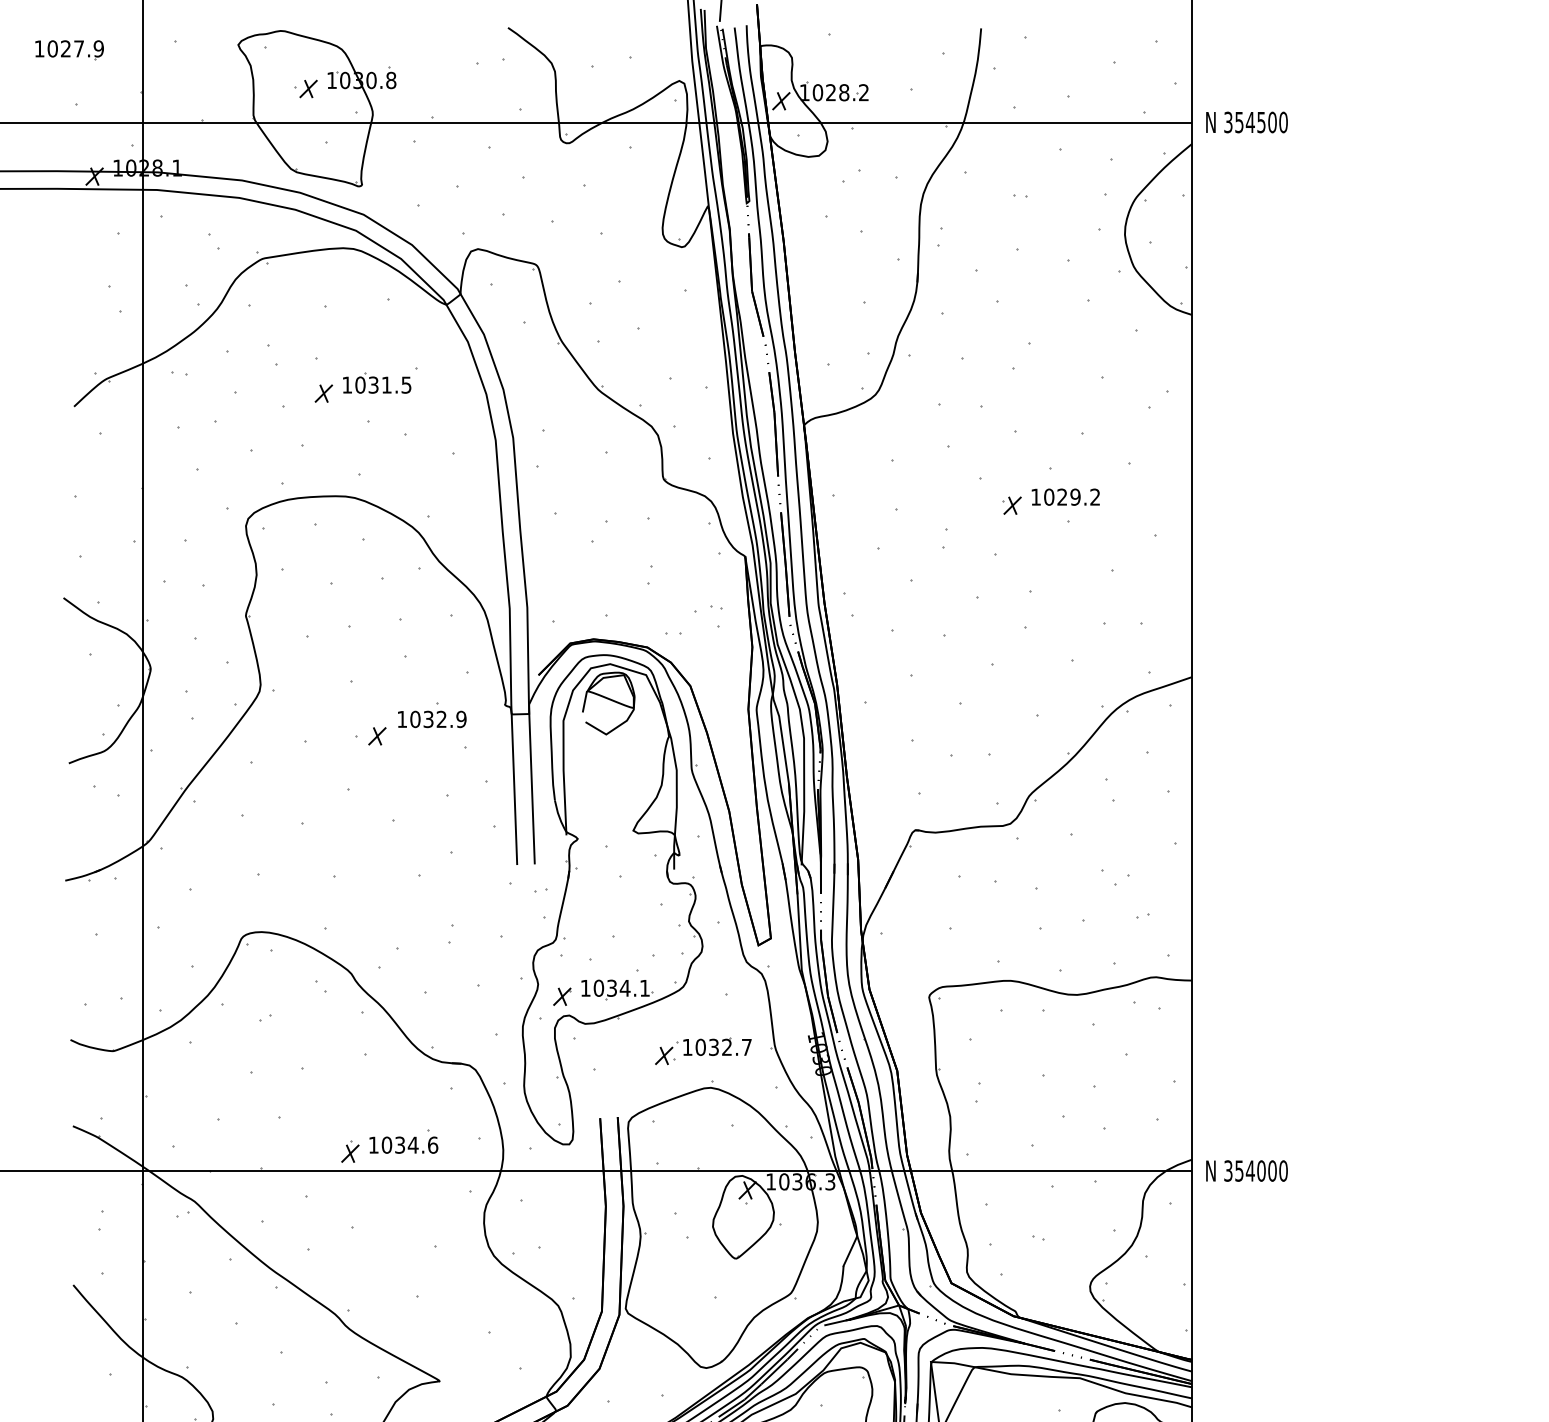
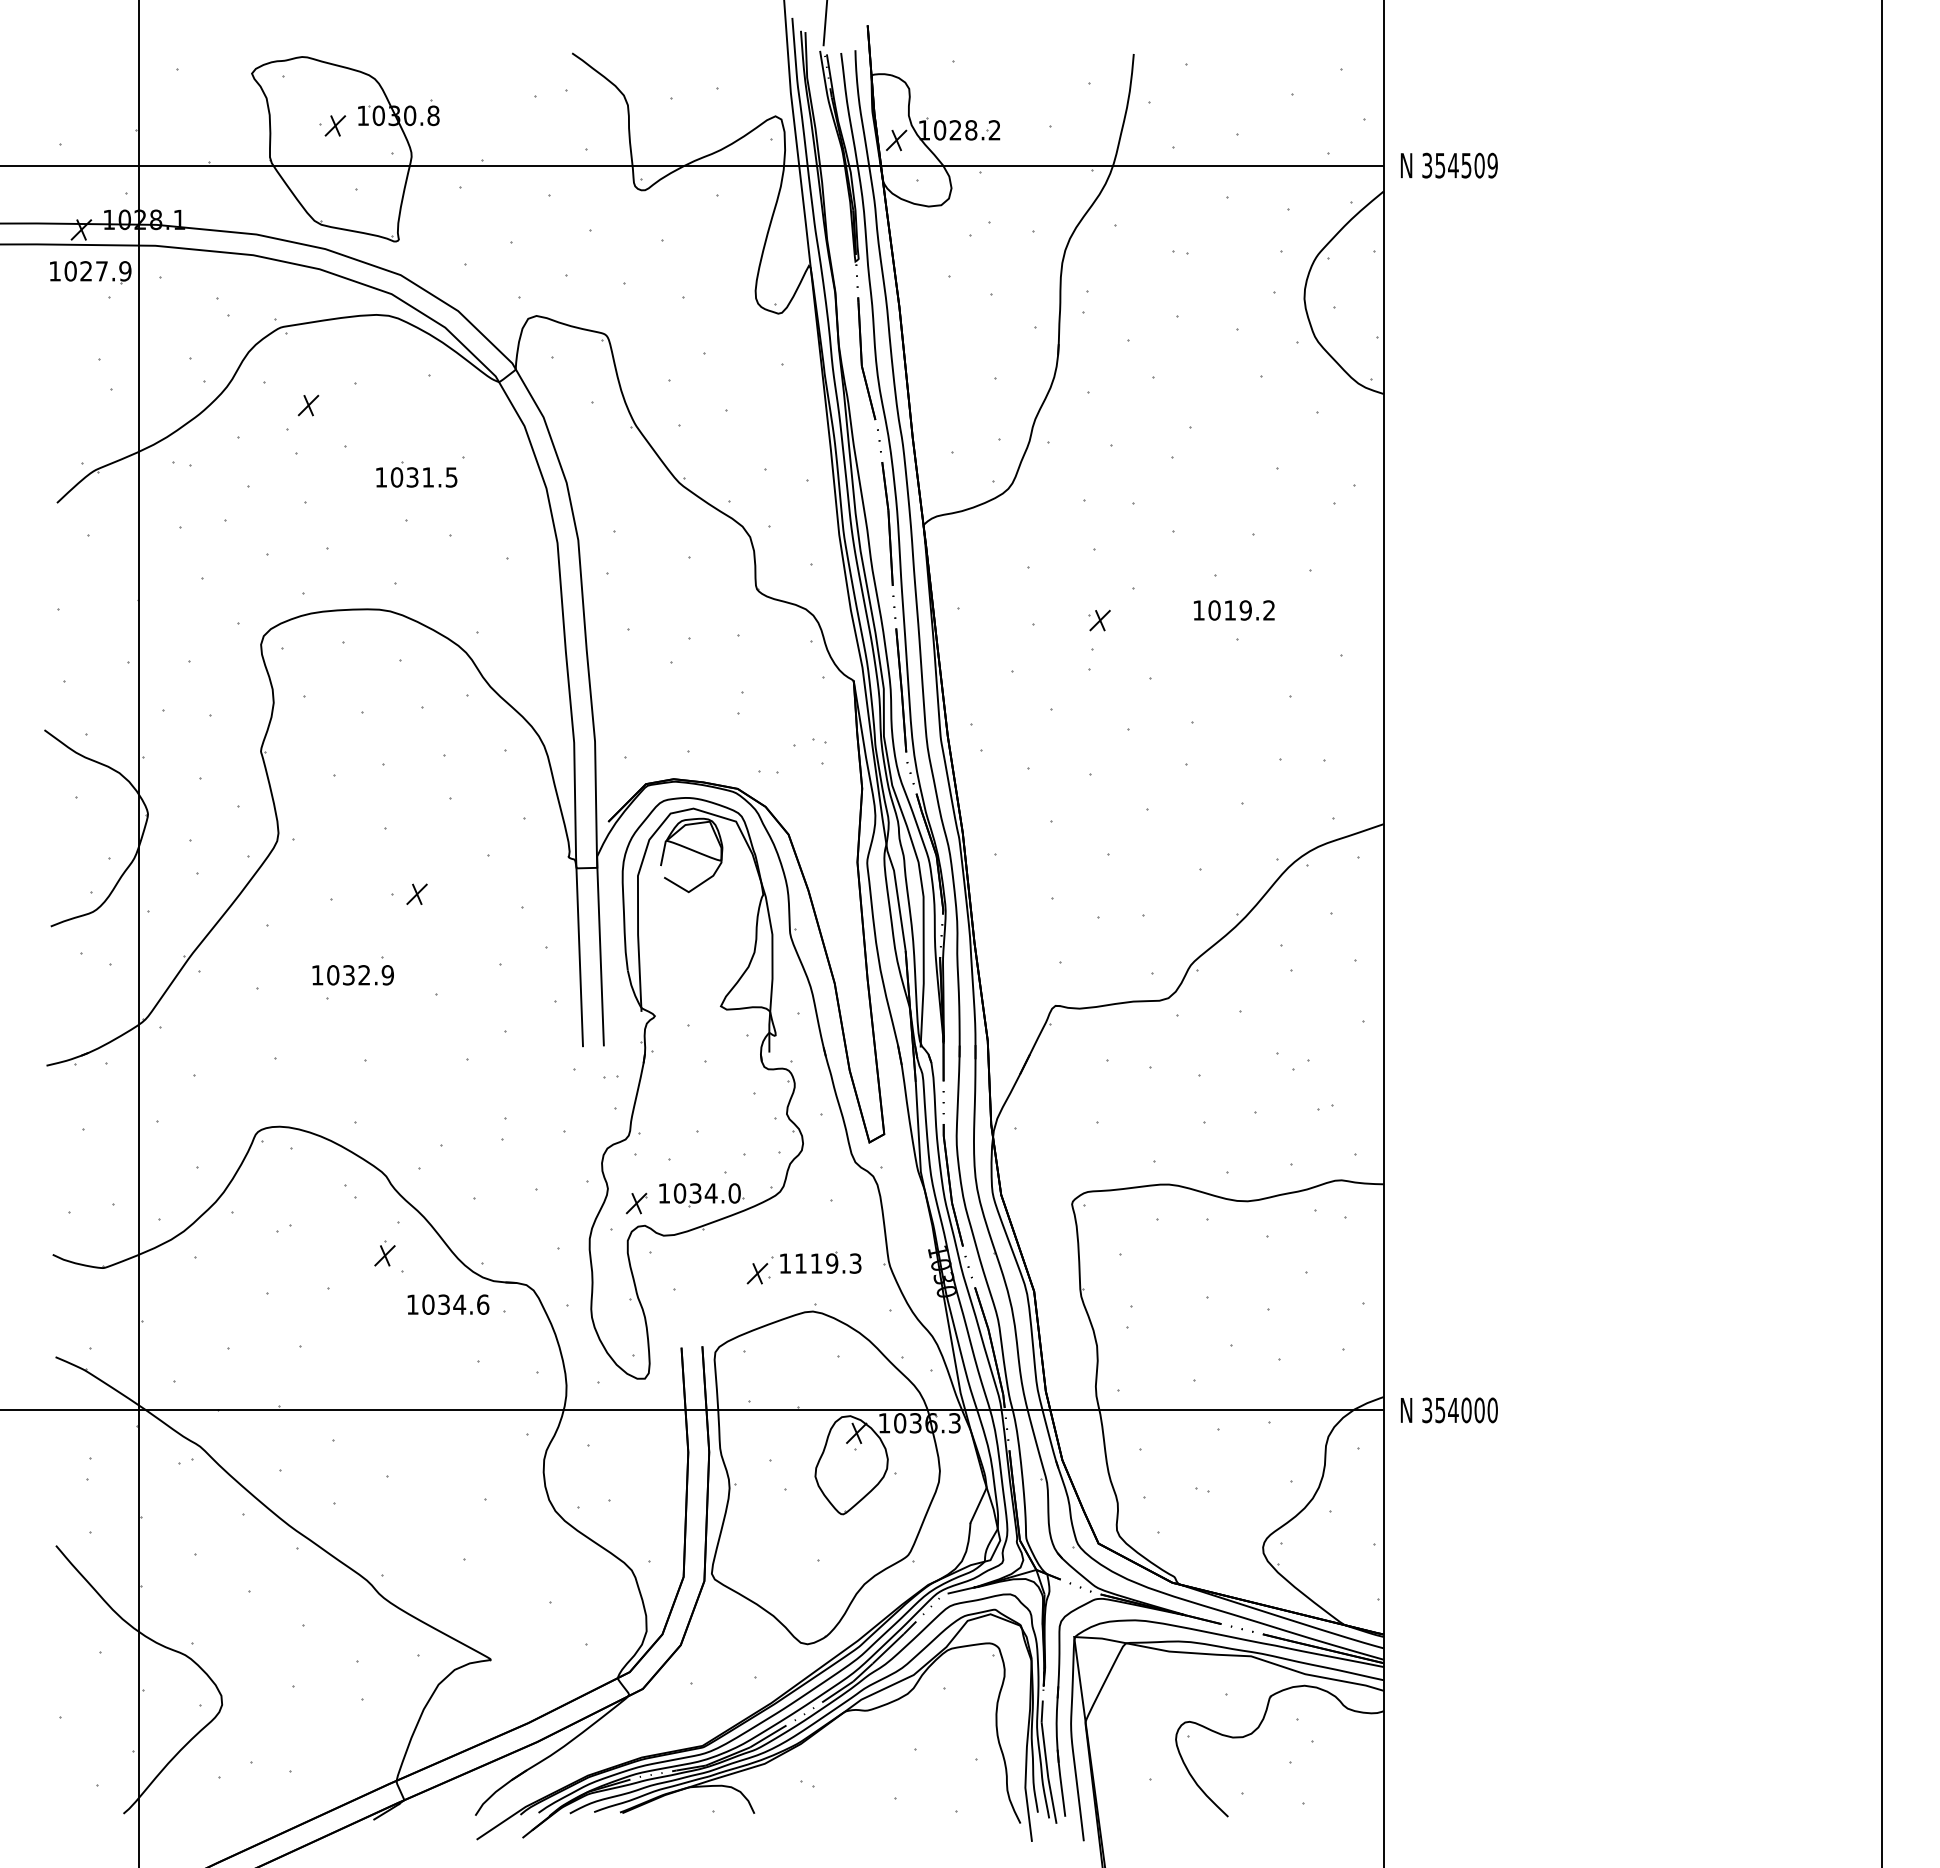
part: (69, 49) -> (90, 272), moved
text: (1283, 122) -> (1492, 165), 354500 -> 354509
part: (323, 393) -> (308, 405), moved
text: (1061, 497) -> (1229, 610), 1029.2 -> 1019.2
part: (1012, 505) -> (1099, 620), moved
text: (431, 719) -> (352, 975), moved
text: (644, 988) -> (734, 1193), 1034.1 -> 1034.0
text: (723, 1047) -> (827, 1263), 1032.7 -> 1119.3
text: (403, 1145) -> (448, 1304), moved
part: (349, 1151) -> (384, 1253), moved

